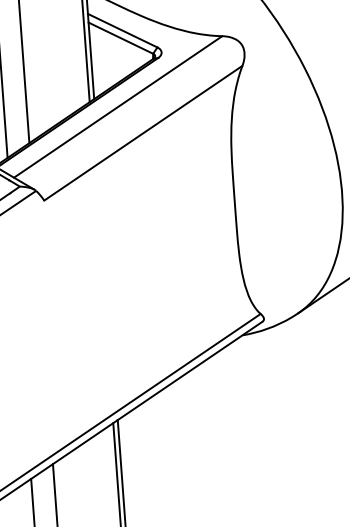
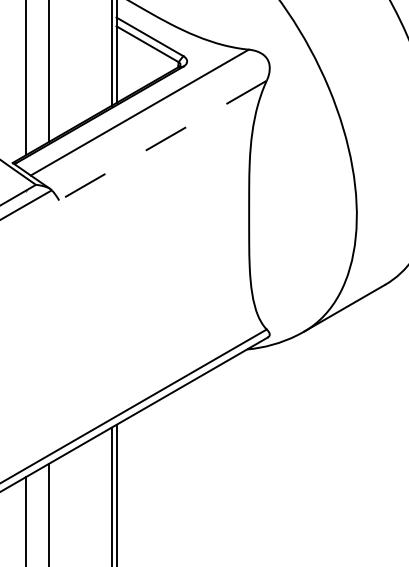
line: (143, 133) -> (163, 140), solid -> dashed

